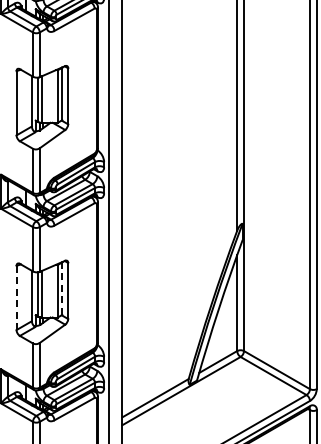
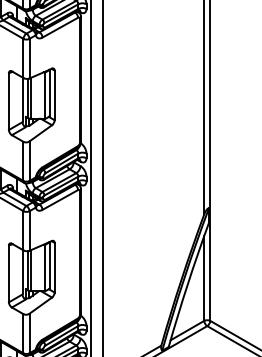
line: (62, 288) -> (49, 265), dashed -> solid
line: (16, 298) -> (8, 274), dashed -> solid

